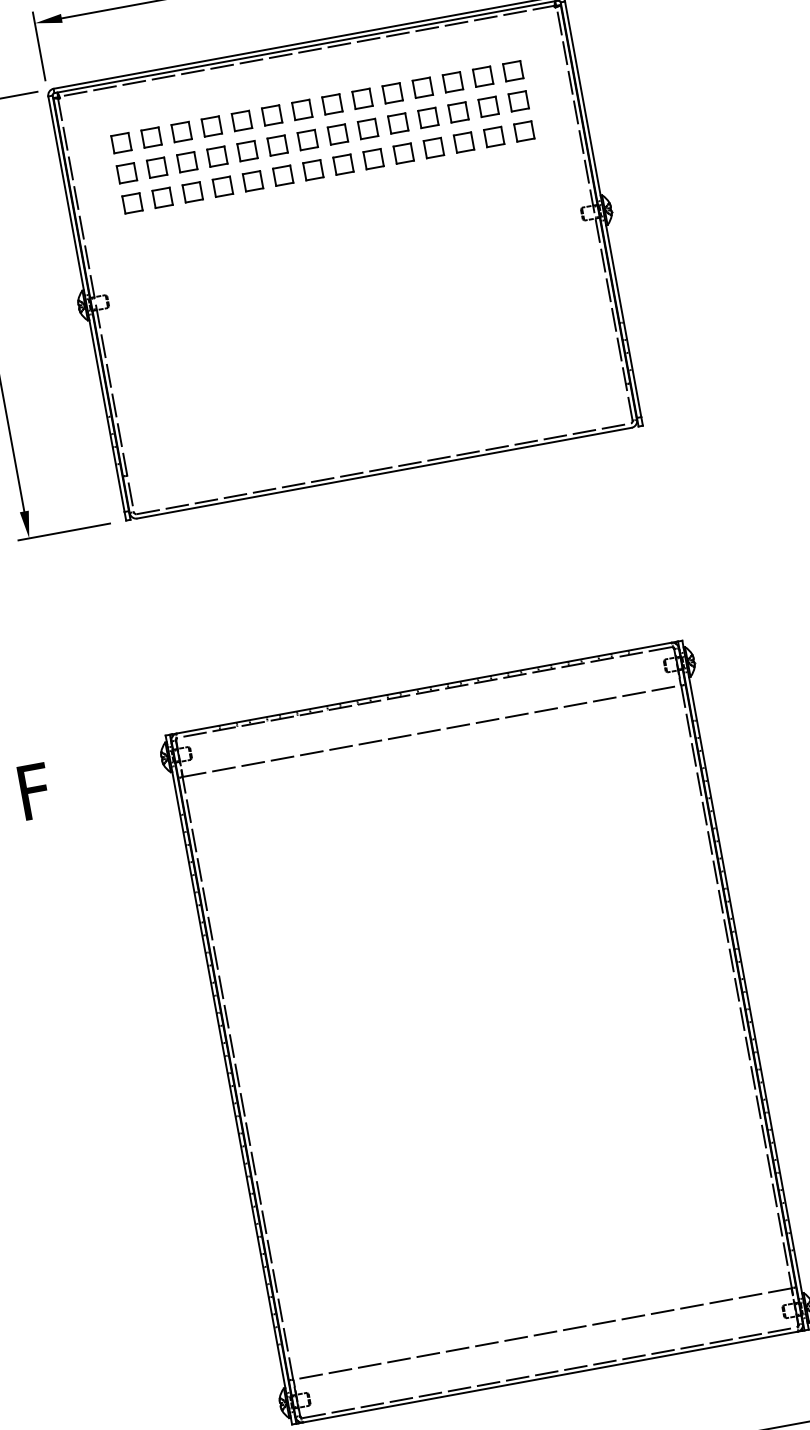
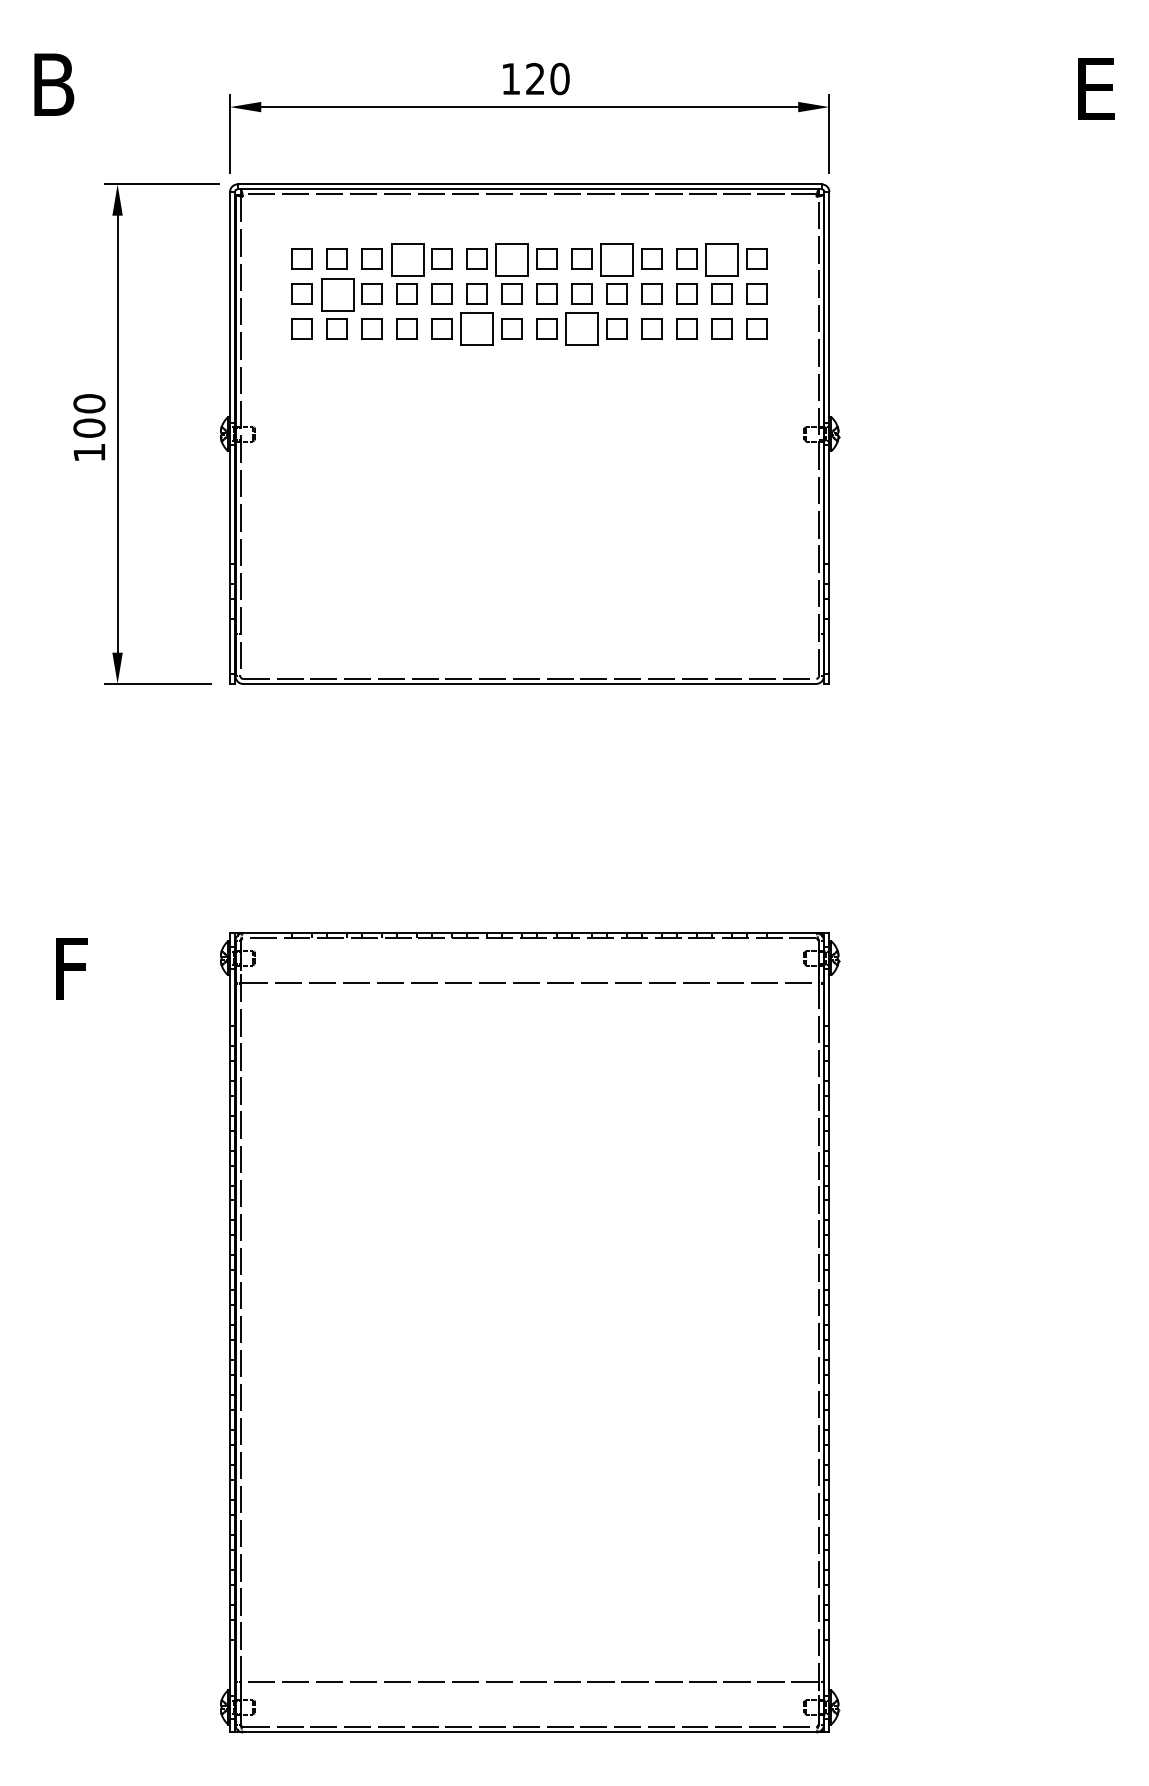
part: (482, 76) -> (721, 258), size x1.6
part: (392, 92) -> (616, 258), size x1.6
part: (301, 109) -> (511, 258), size x1.6
part: (211, 125) -> (406, 258), size x1.6
part: (372, 158) -> (581, 328), size x1.6
part: (156, 167) -> (336, 293), size x1.6
part: (282, 175) -> (476, 328), size x1.6

